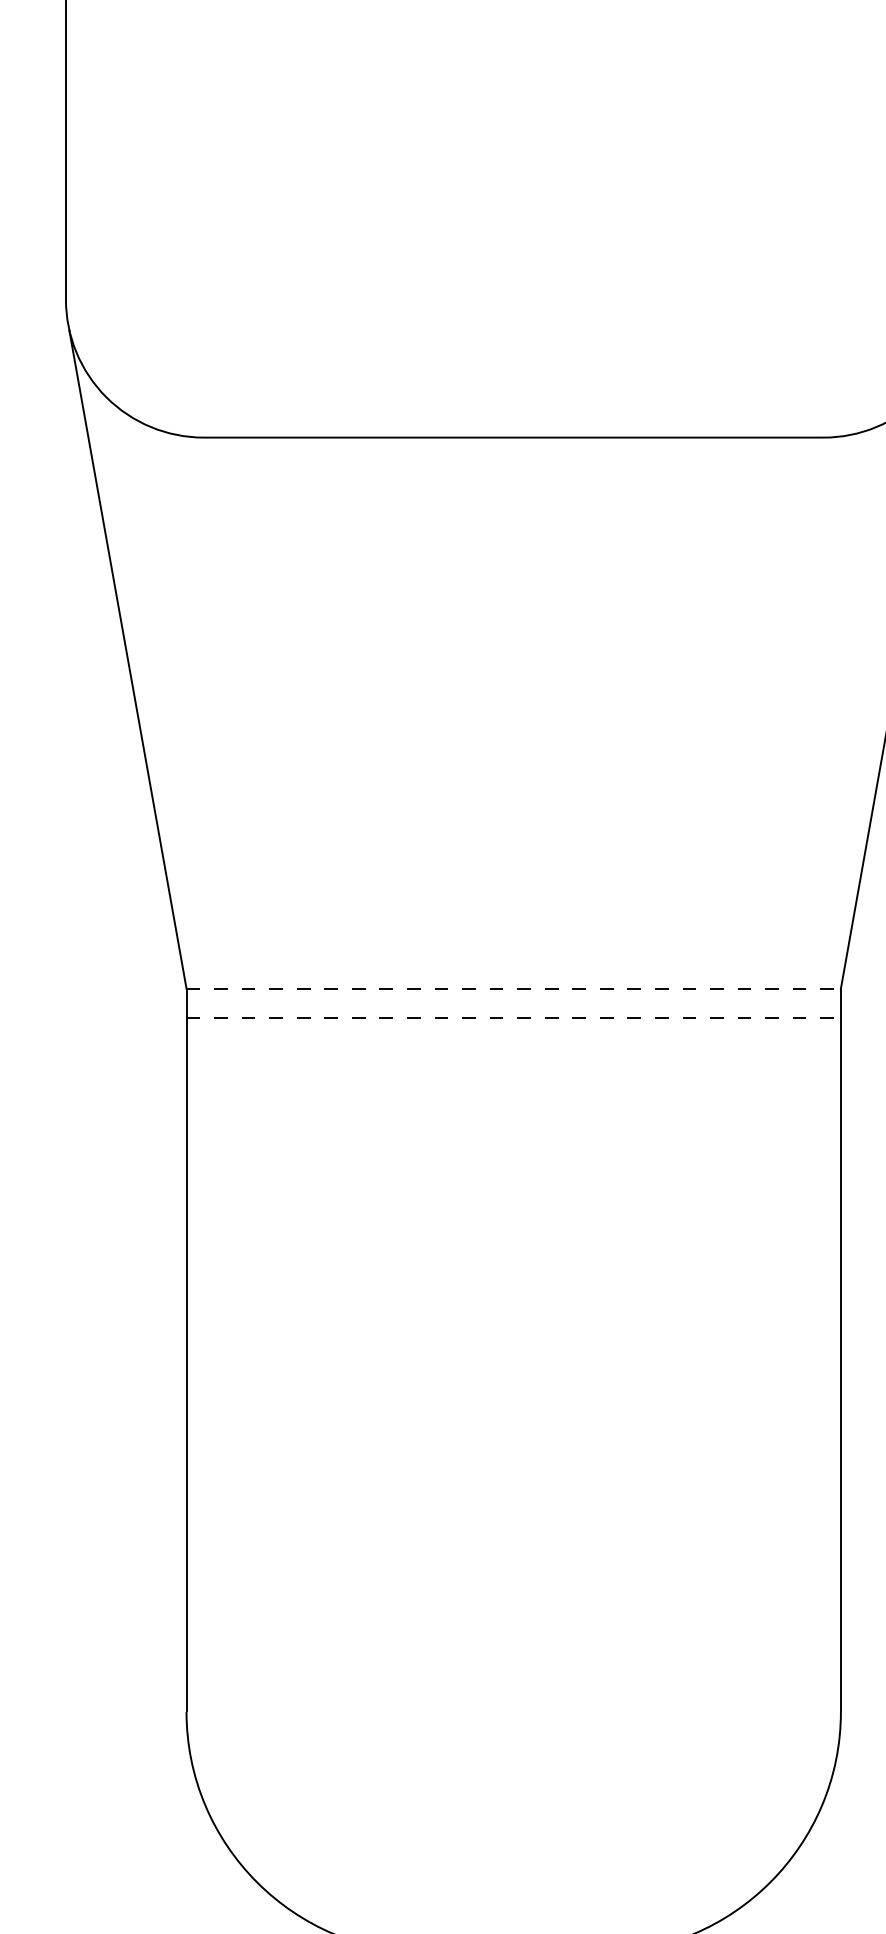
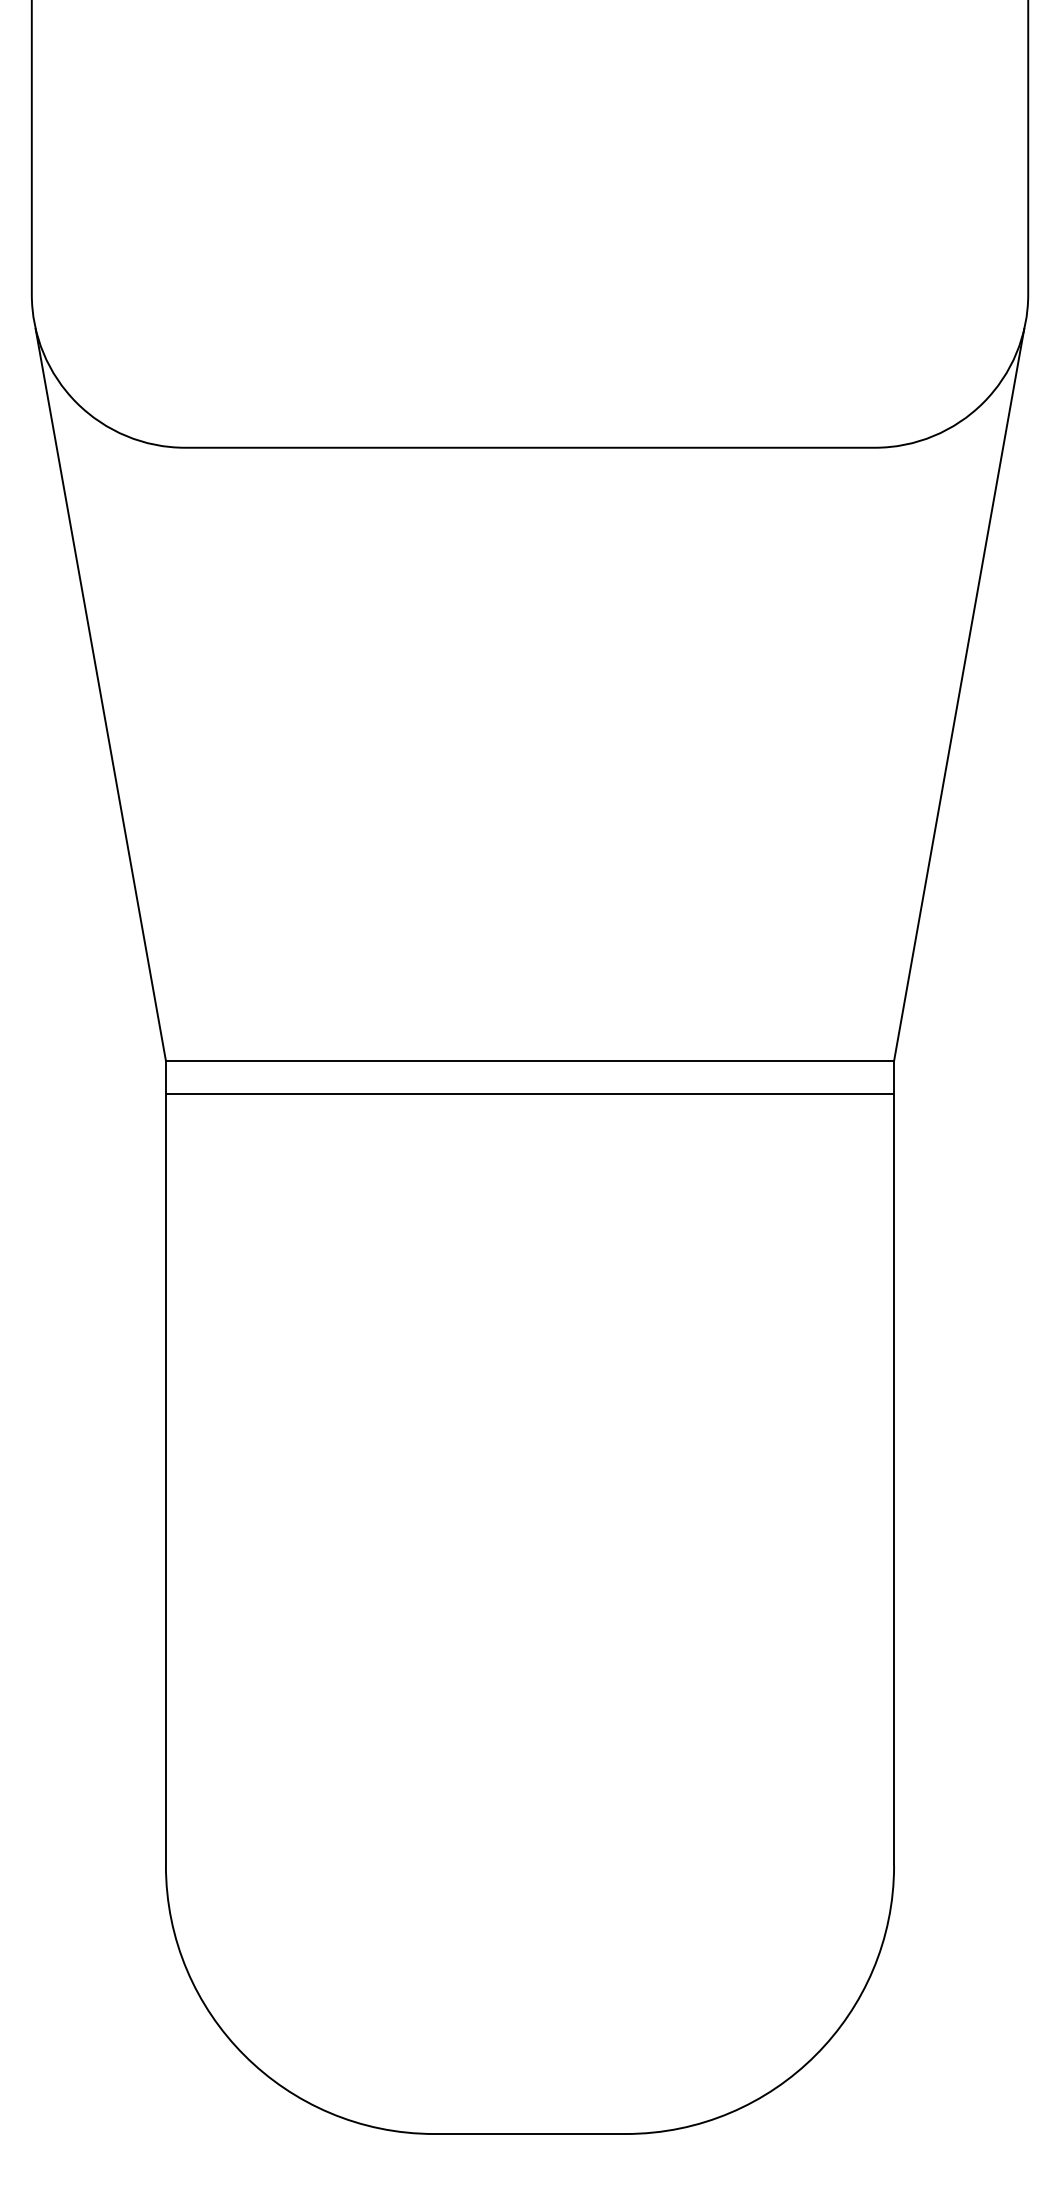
line: (514, 988) -> (530, 1060), dashed -> solid
line: (514, 1017) -> (530, 1093), dashed -> solid

